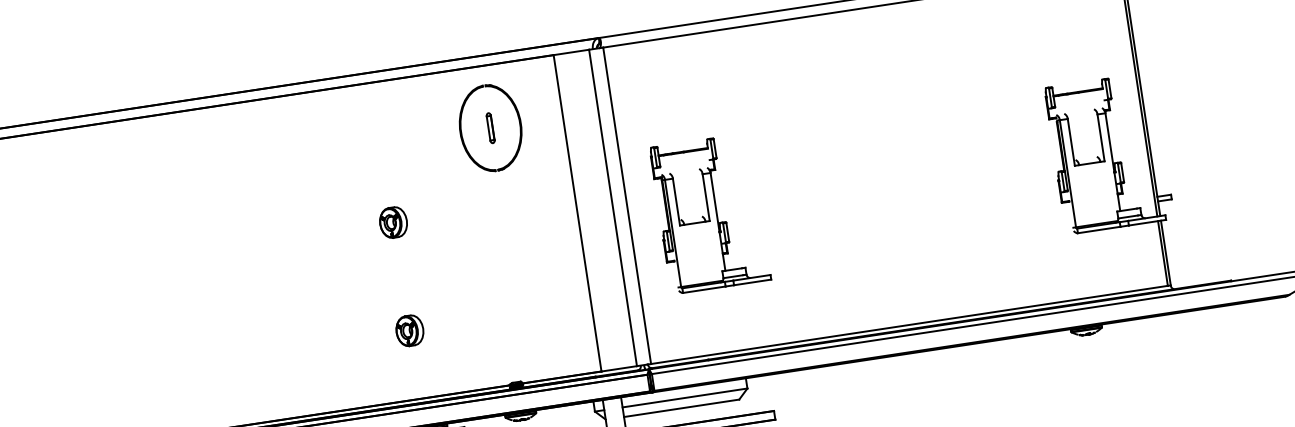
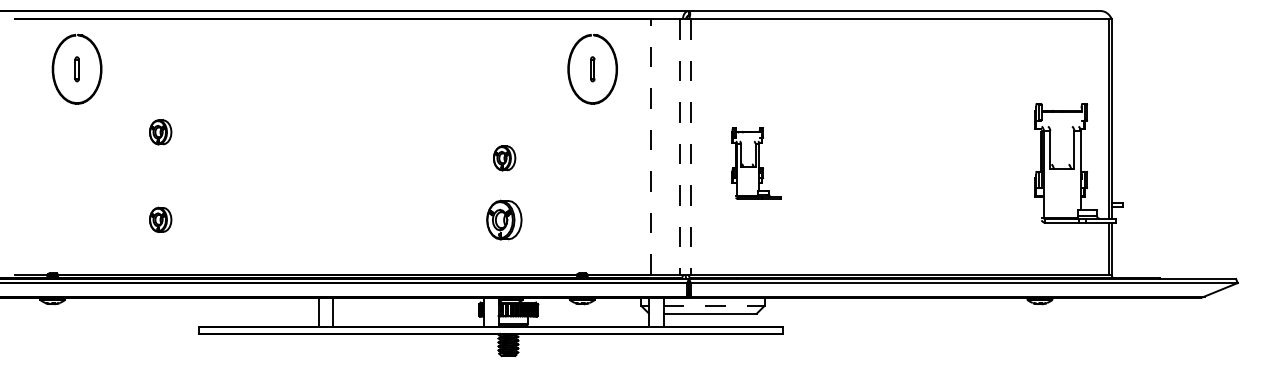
line: (627, 206) -> (691, 147), solid -> dashed
line: (612, 208) -> (679, 147), solid -> dashed
line: (577, 213) -> (651, 147), solid -> dashed
part: (710, 214) -> (756, 163), size x0.6
part: (393, 222) -> (504, 158), moved
part: (409, 330) -> (504, 219), size x1.6
line: (685, 397) -> (714, 305), solid -> dashed

